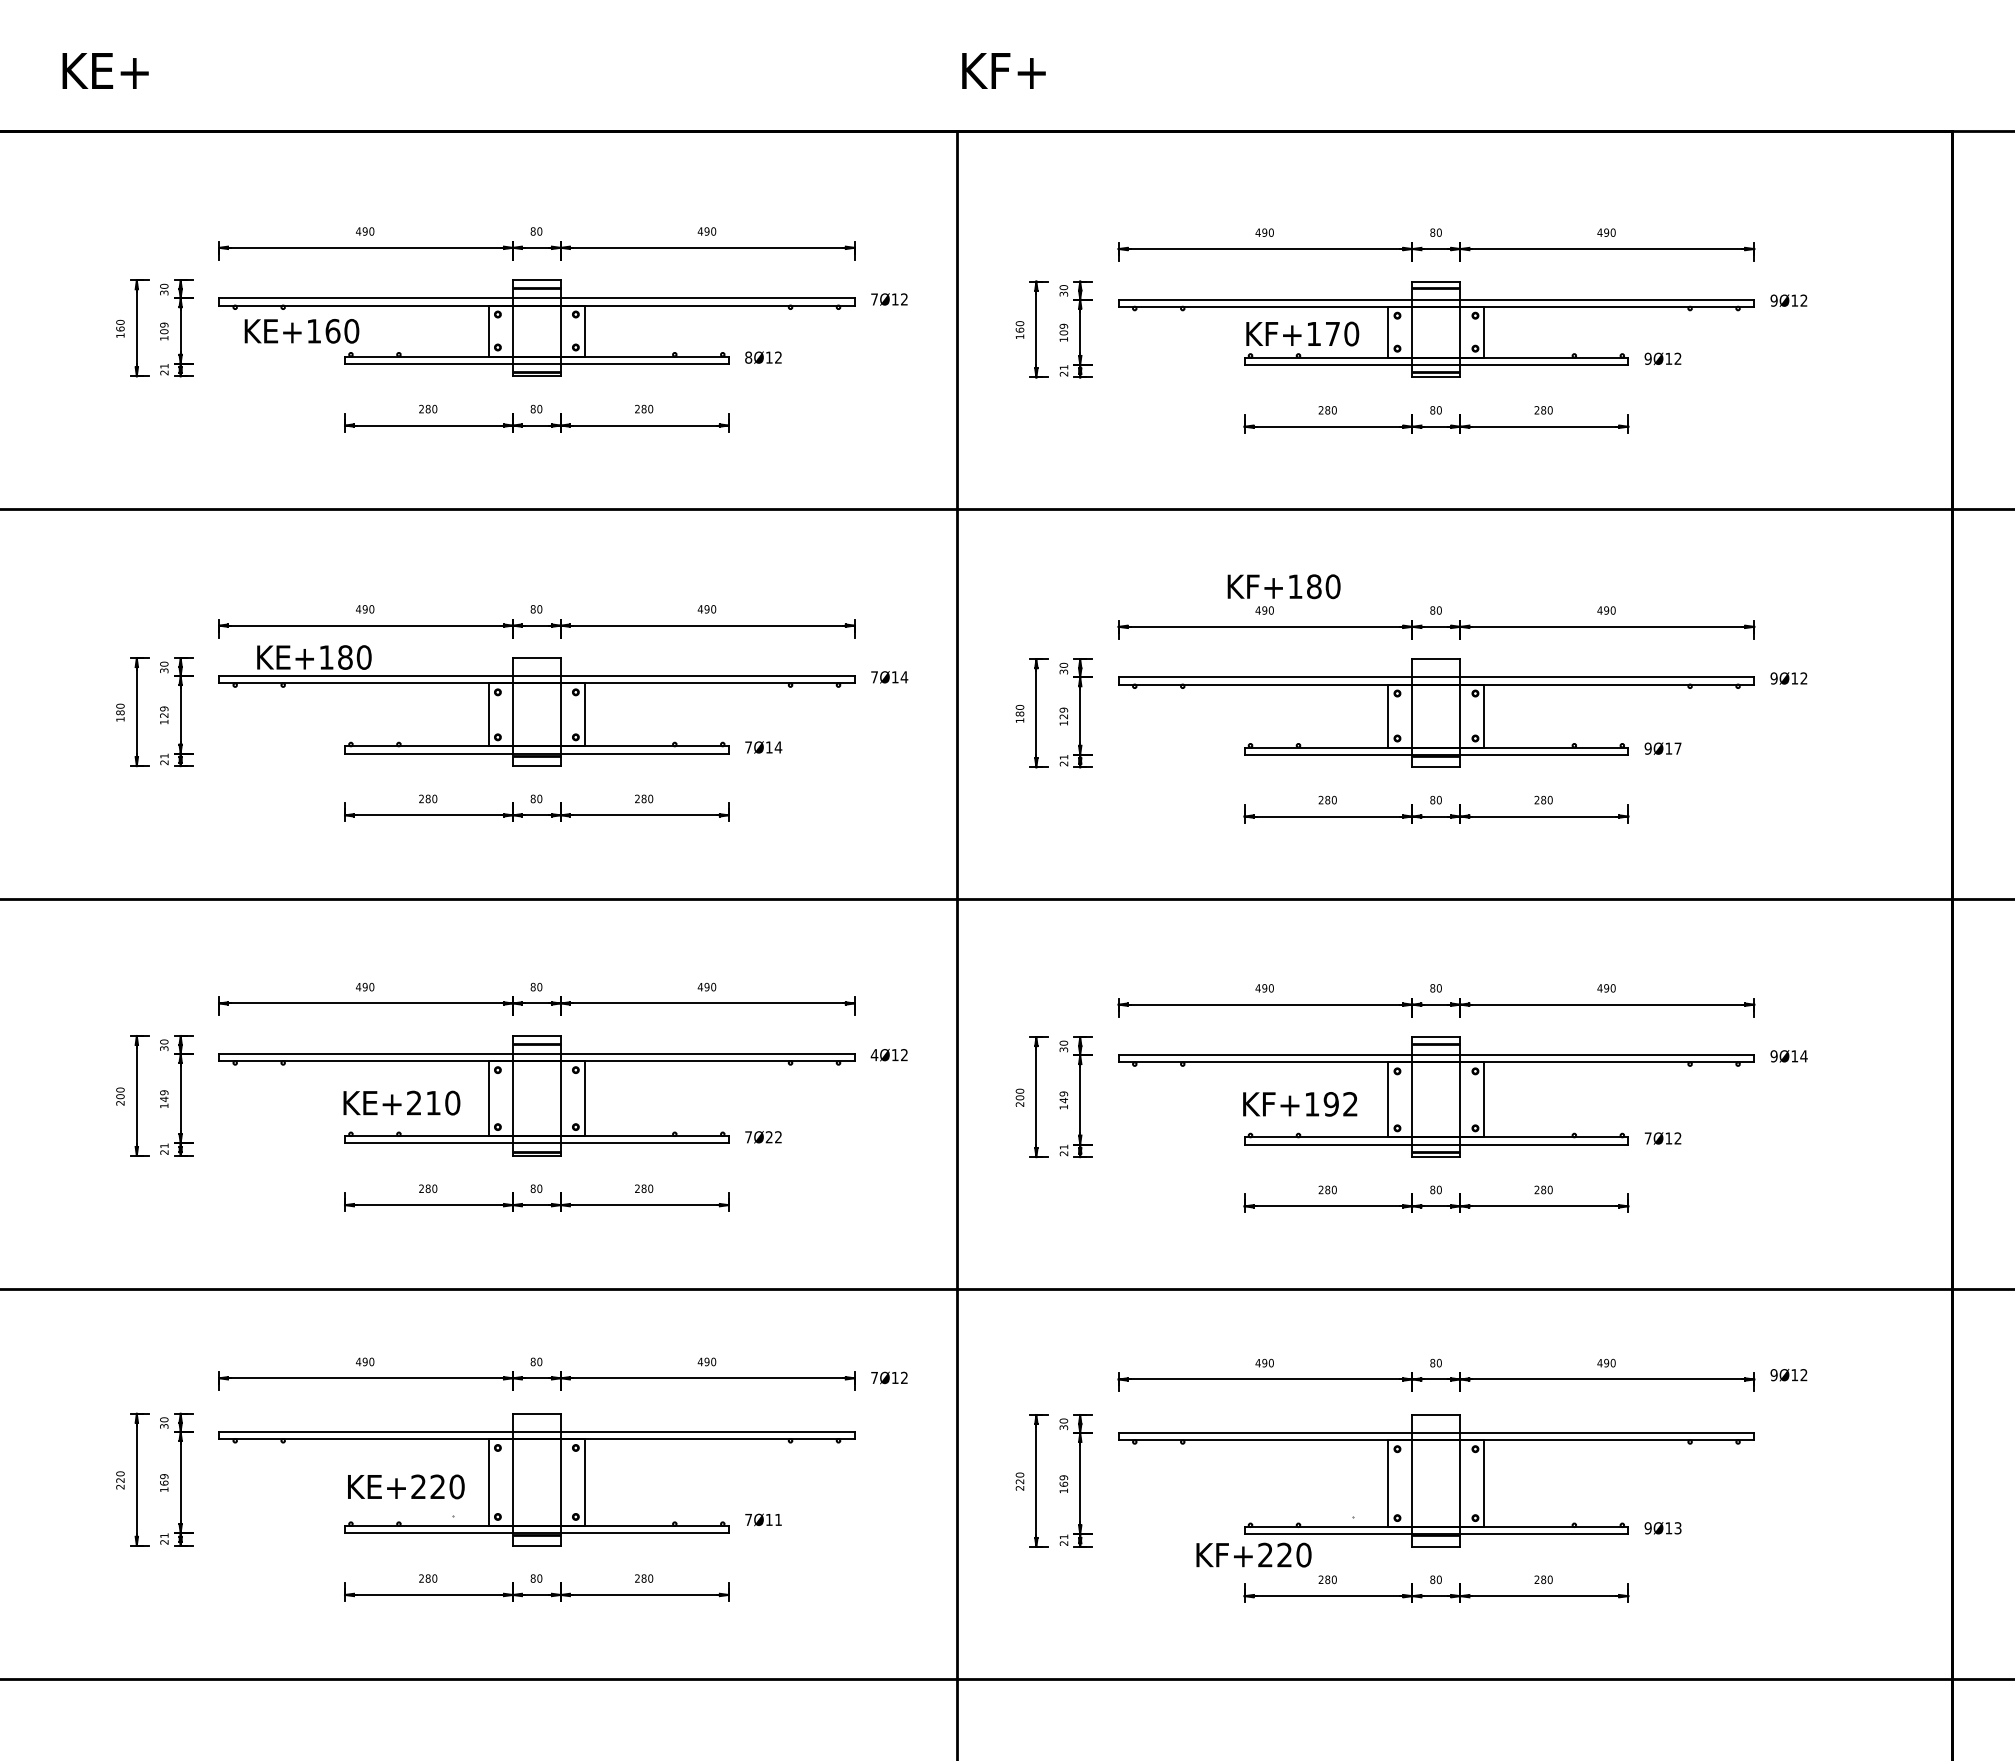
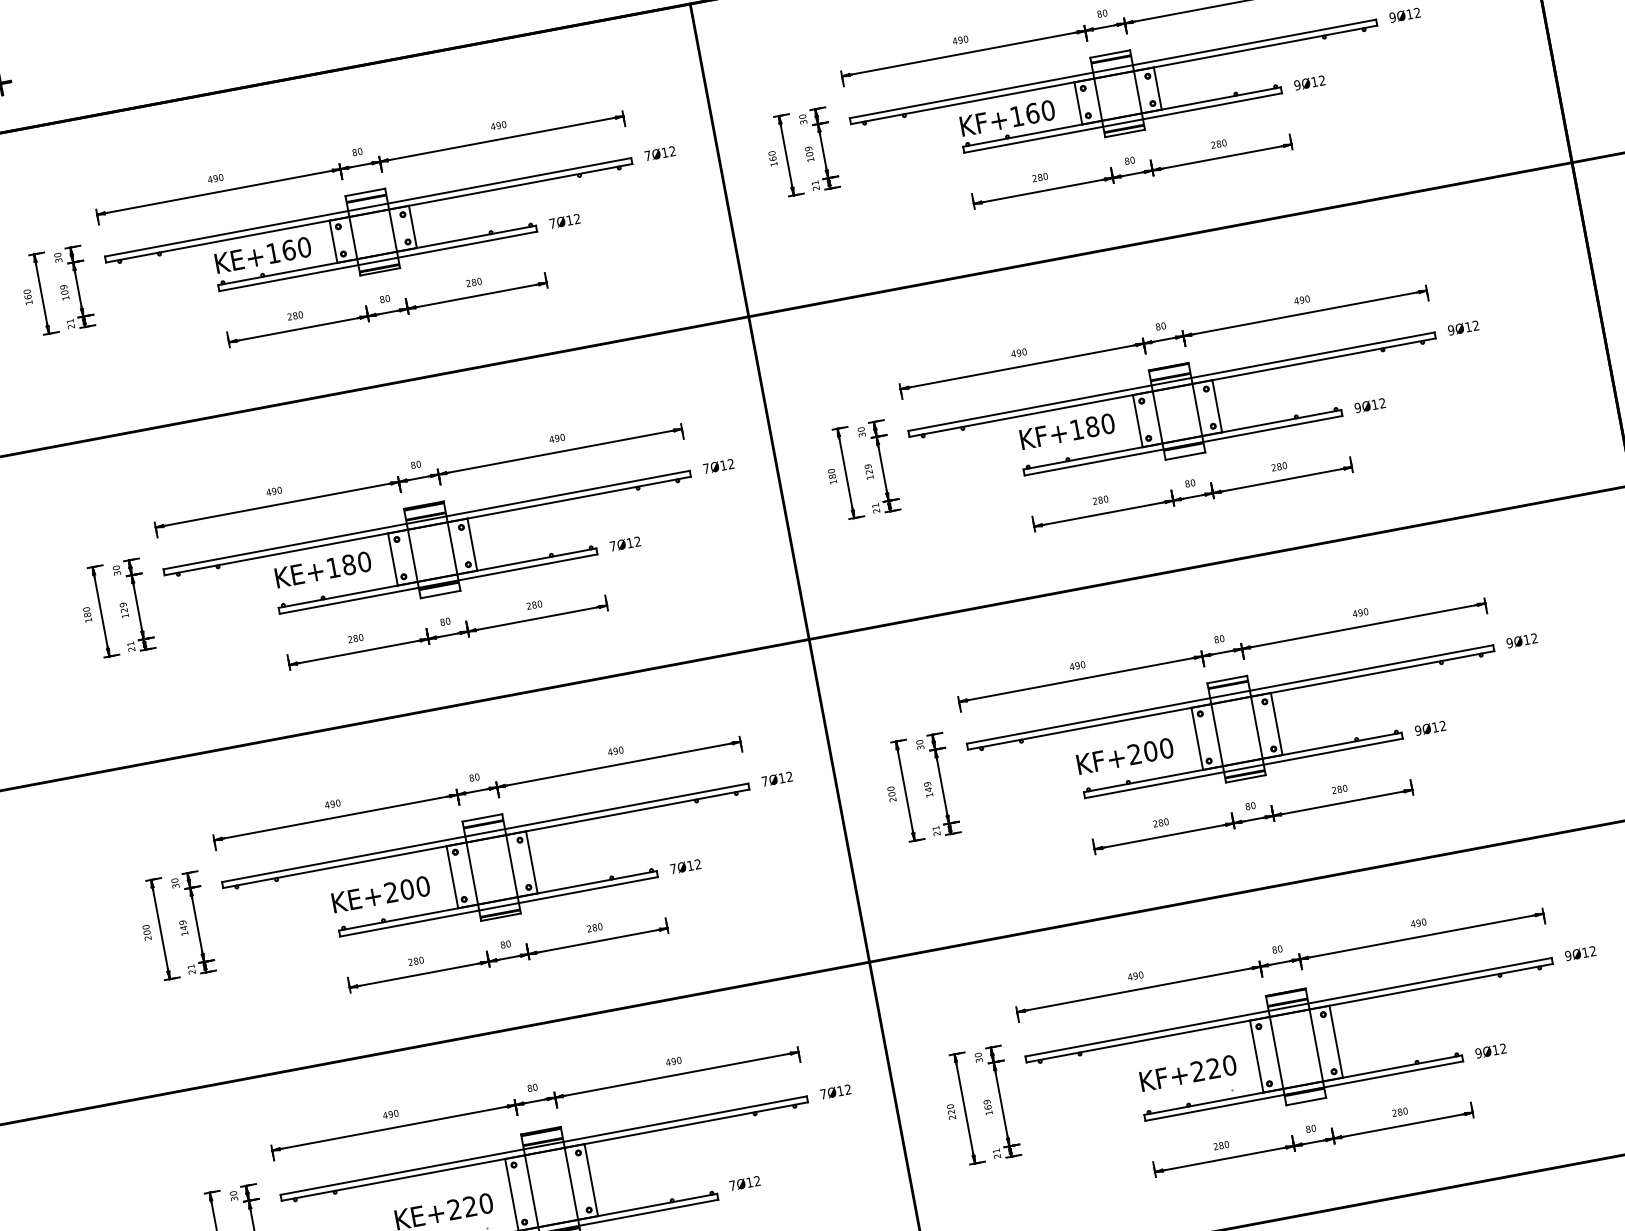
text: (301, 331) -> (262, 255), moved
text: (1332, 333) -> (1032, 113), KF+170 -> KF+160
text: (748, 357) -> (552, 223), 8Ø12 -> 7Ø12
text: (1283, 586) -> (1066, 431), moved
text: (314, 657) -> (323, 569), moved
hatch: (536, 665) -> (424, 511), added
hatch: (1436, 665) -> (1169, 371), added
text: (904, 677) -> (731, 464), 7Ø14 -> 7Ø12
text: (778, 747) -> (637, 541), 7Ø14 -> 7Ø12
text: (1677, 748) -> (1382, 403), 9Ø17 -> 9Ø12
text: (874, 1055) -> (764, 781), 4Ø12 -> 7Ø12
text: (1803, 1056) -> (1534, 638), 9Ø14 -> 9Ø12
text: (433, 1102) -> (407, 889), KE+210 -> KE+200
text: (1331, 1104) -> (1150, 751), KF+192 -> KF+200
text: (768, 1137) -> (689, 866), 7Ø22 -> 7Ø12
text: (1647, 1138) -> (1417, 730), 7Ø12 -> 9Ø12
text: (1788, 1375) -> (1580, 953), moved
text: (889, 1377) -> (835, 1091), moved
hatch: (536, 1421) -> (541, 1137), added
hatch: (1436, 1421) -> (1286, 997), added
text: (778, 1519) -> (757, 1180), 7Ø11 -> 7Ø12
text: (1677, 1528) -> (1502, 1048), 9Ø13 -> 9Ø12
text: (1253, 1554) -> (1187, 1072), moved

